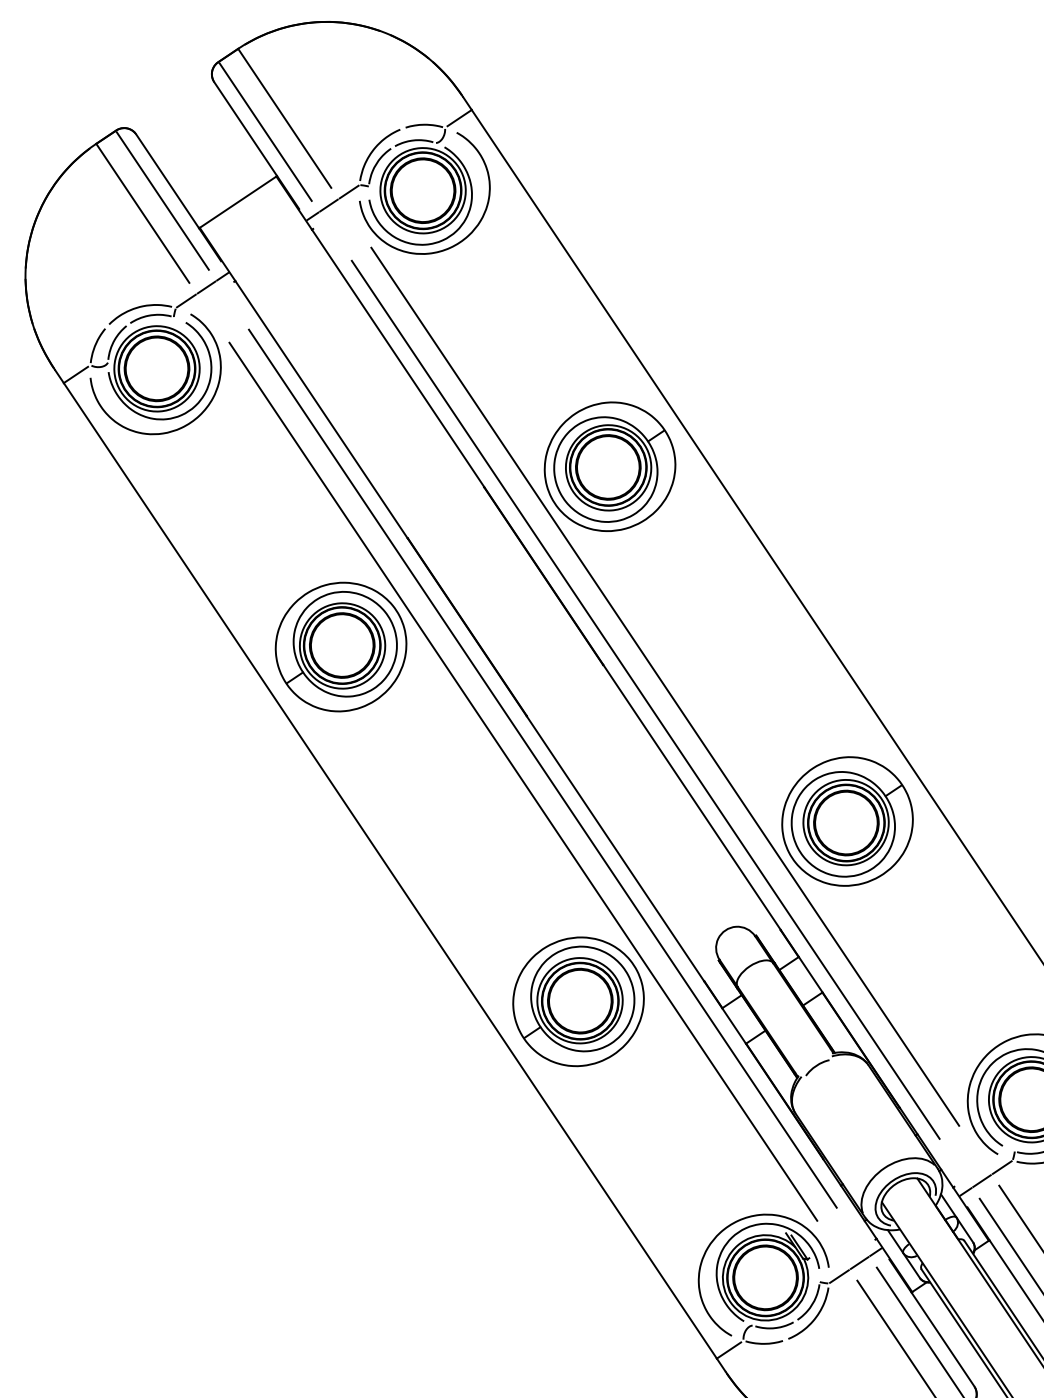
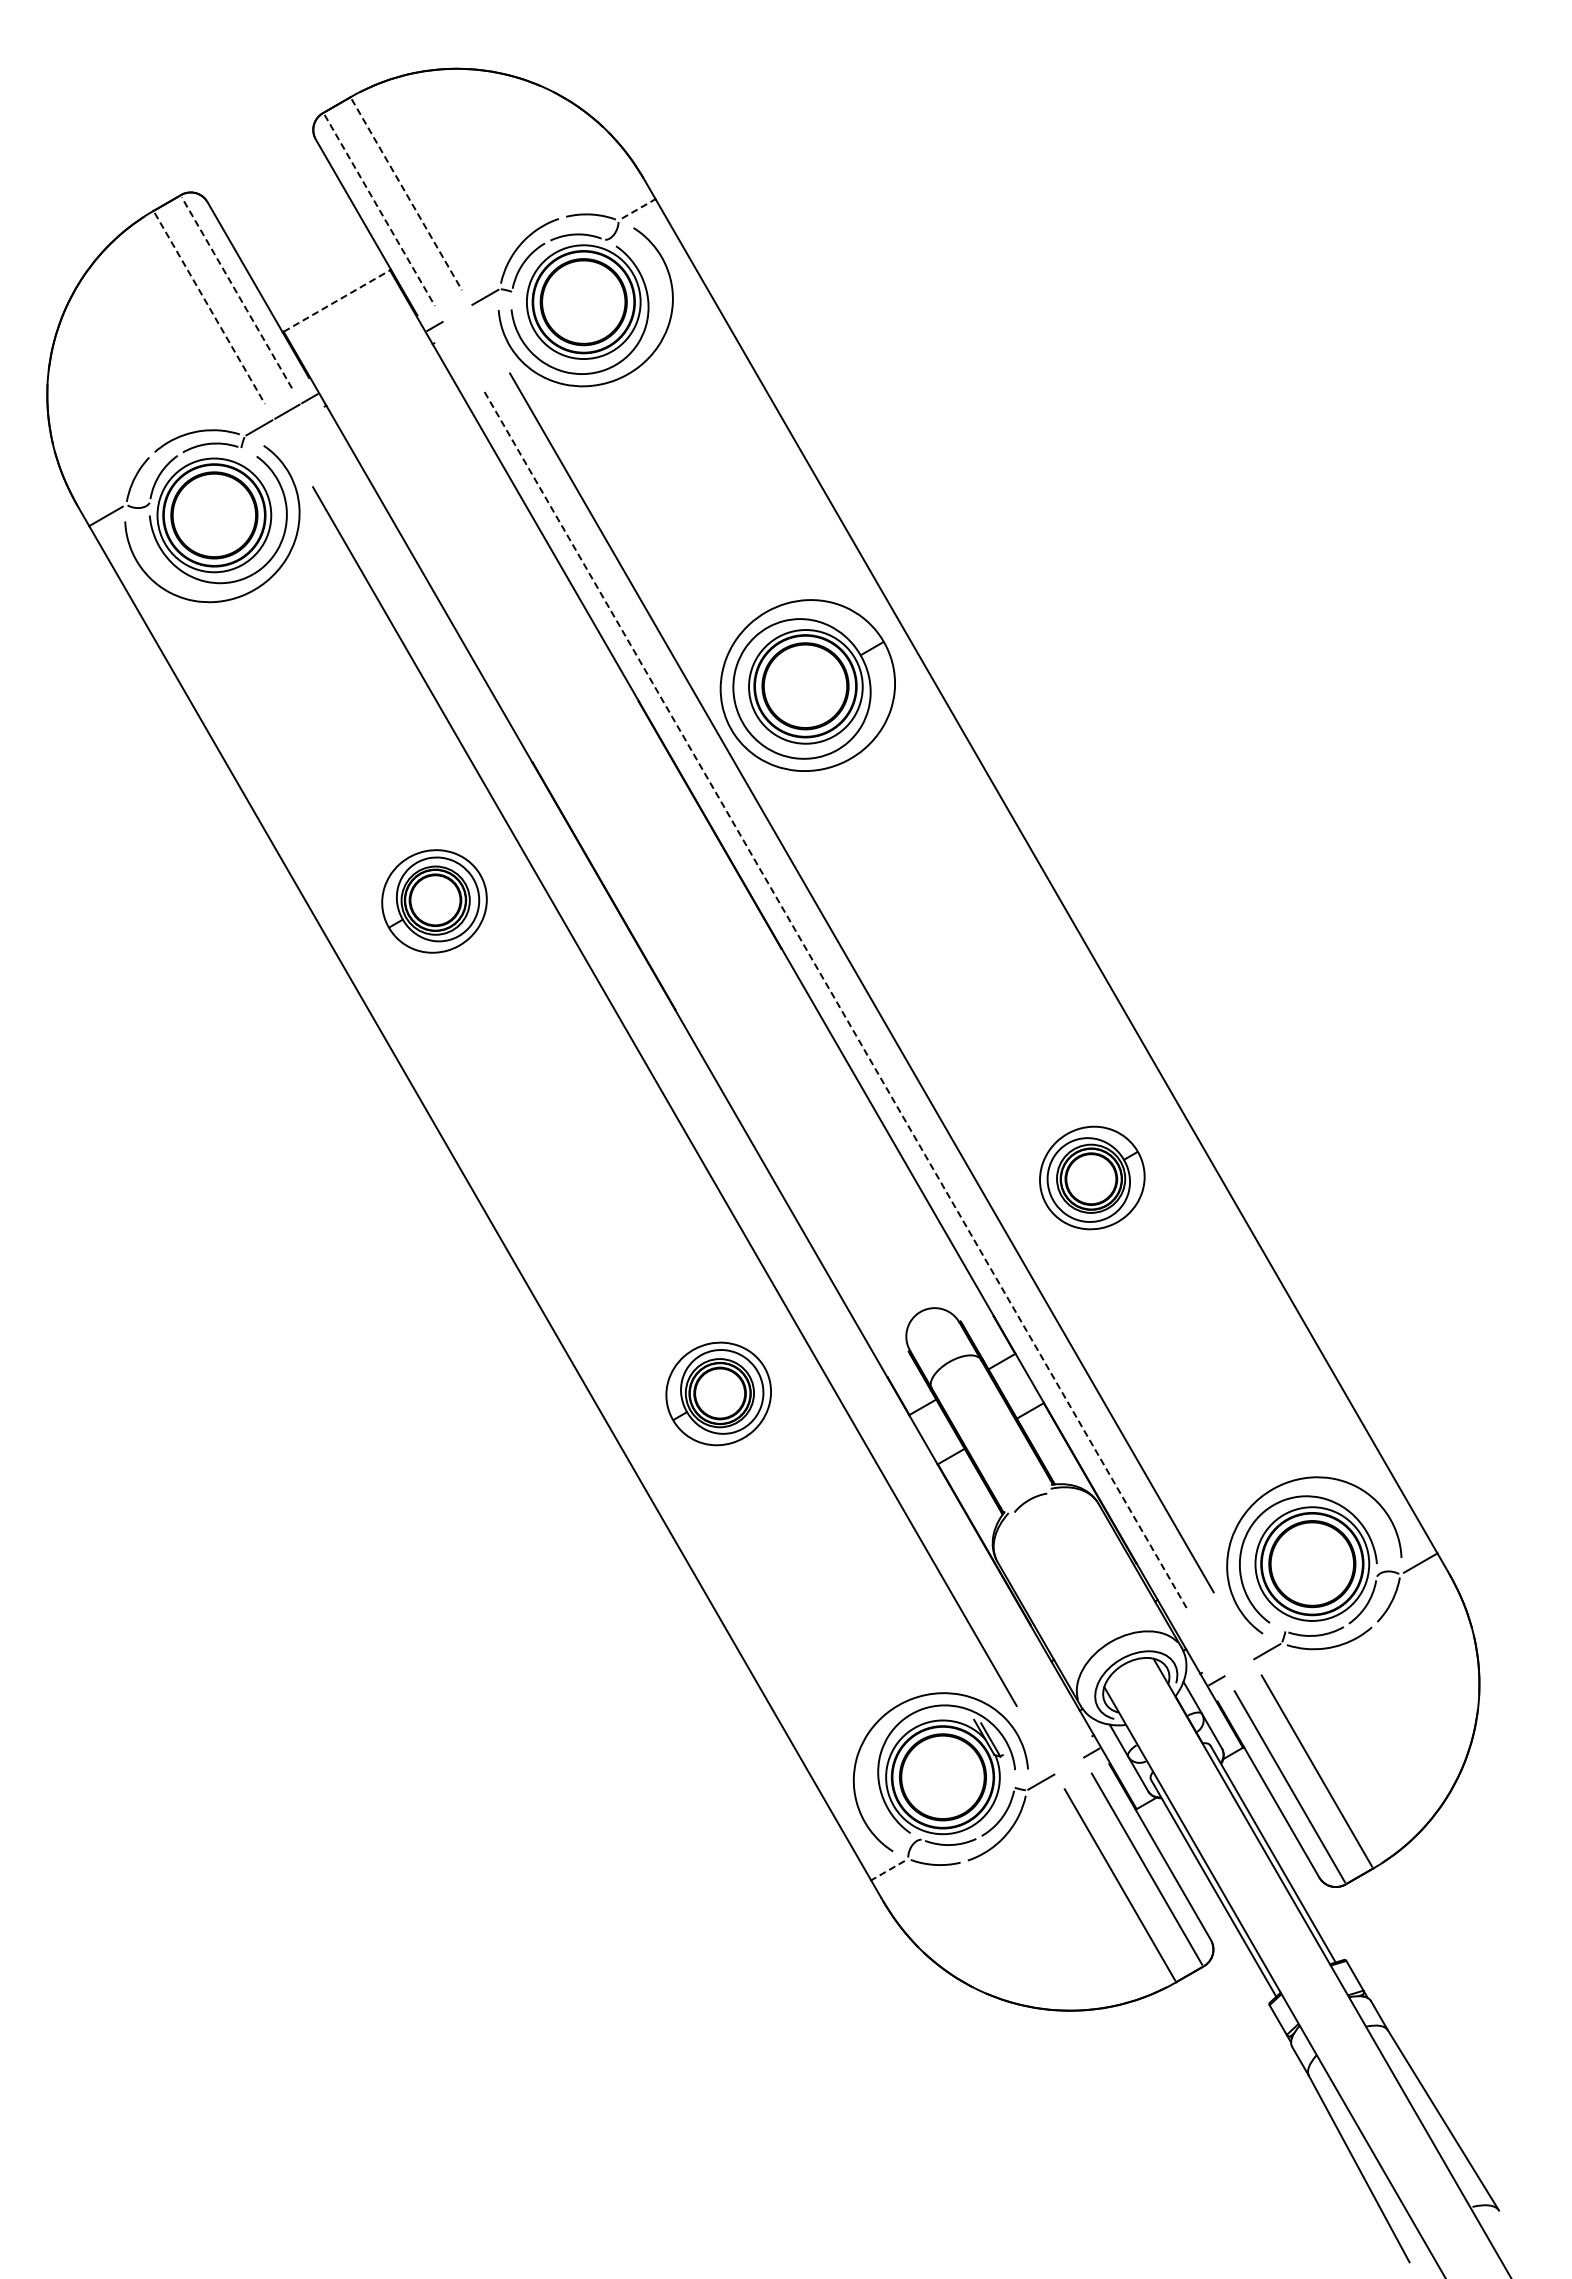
line: (460, 117) -> (639, 208), solid -> dashed
line: (285, 119) -> (407, 195), solid -> dashed
line: (266, 132) -> (380, 210), solid -> dashed
line: (162, 200) -> (236, 292), solid -> dashed
line: (238, 201) -> (337, 300), solid -> dashed
line: (329, 205) -> (457, 313), removed
line: (143, 214) -> (210, 308), solid -> dashed
part: (341, 647) -> (434, 901), size x0.6
line: (645, 699) -> (834, 998), solid -> dashed
line: (542, 768) -> (691, 1080), removed
part: (847, 821) -> (1092, 1177), size x0.6
part: (578, 1001) -> (718, 1393), size x0.6
line: (982, 1180) -> (1239, 1667), removed
line: (859, 1262) -> (1069, 1765), removed
line: (728, 1350) -> (887, 1870), solid -> dashed

